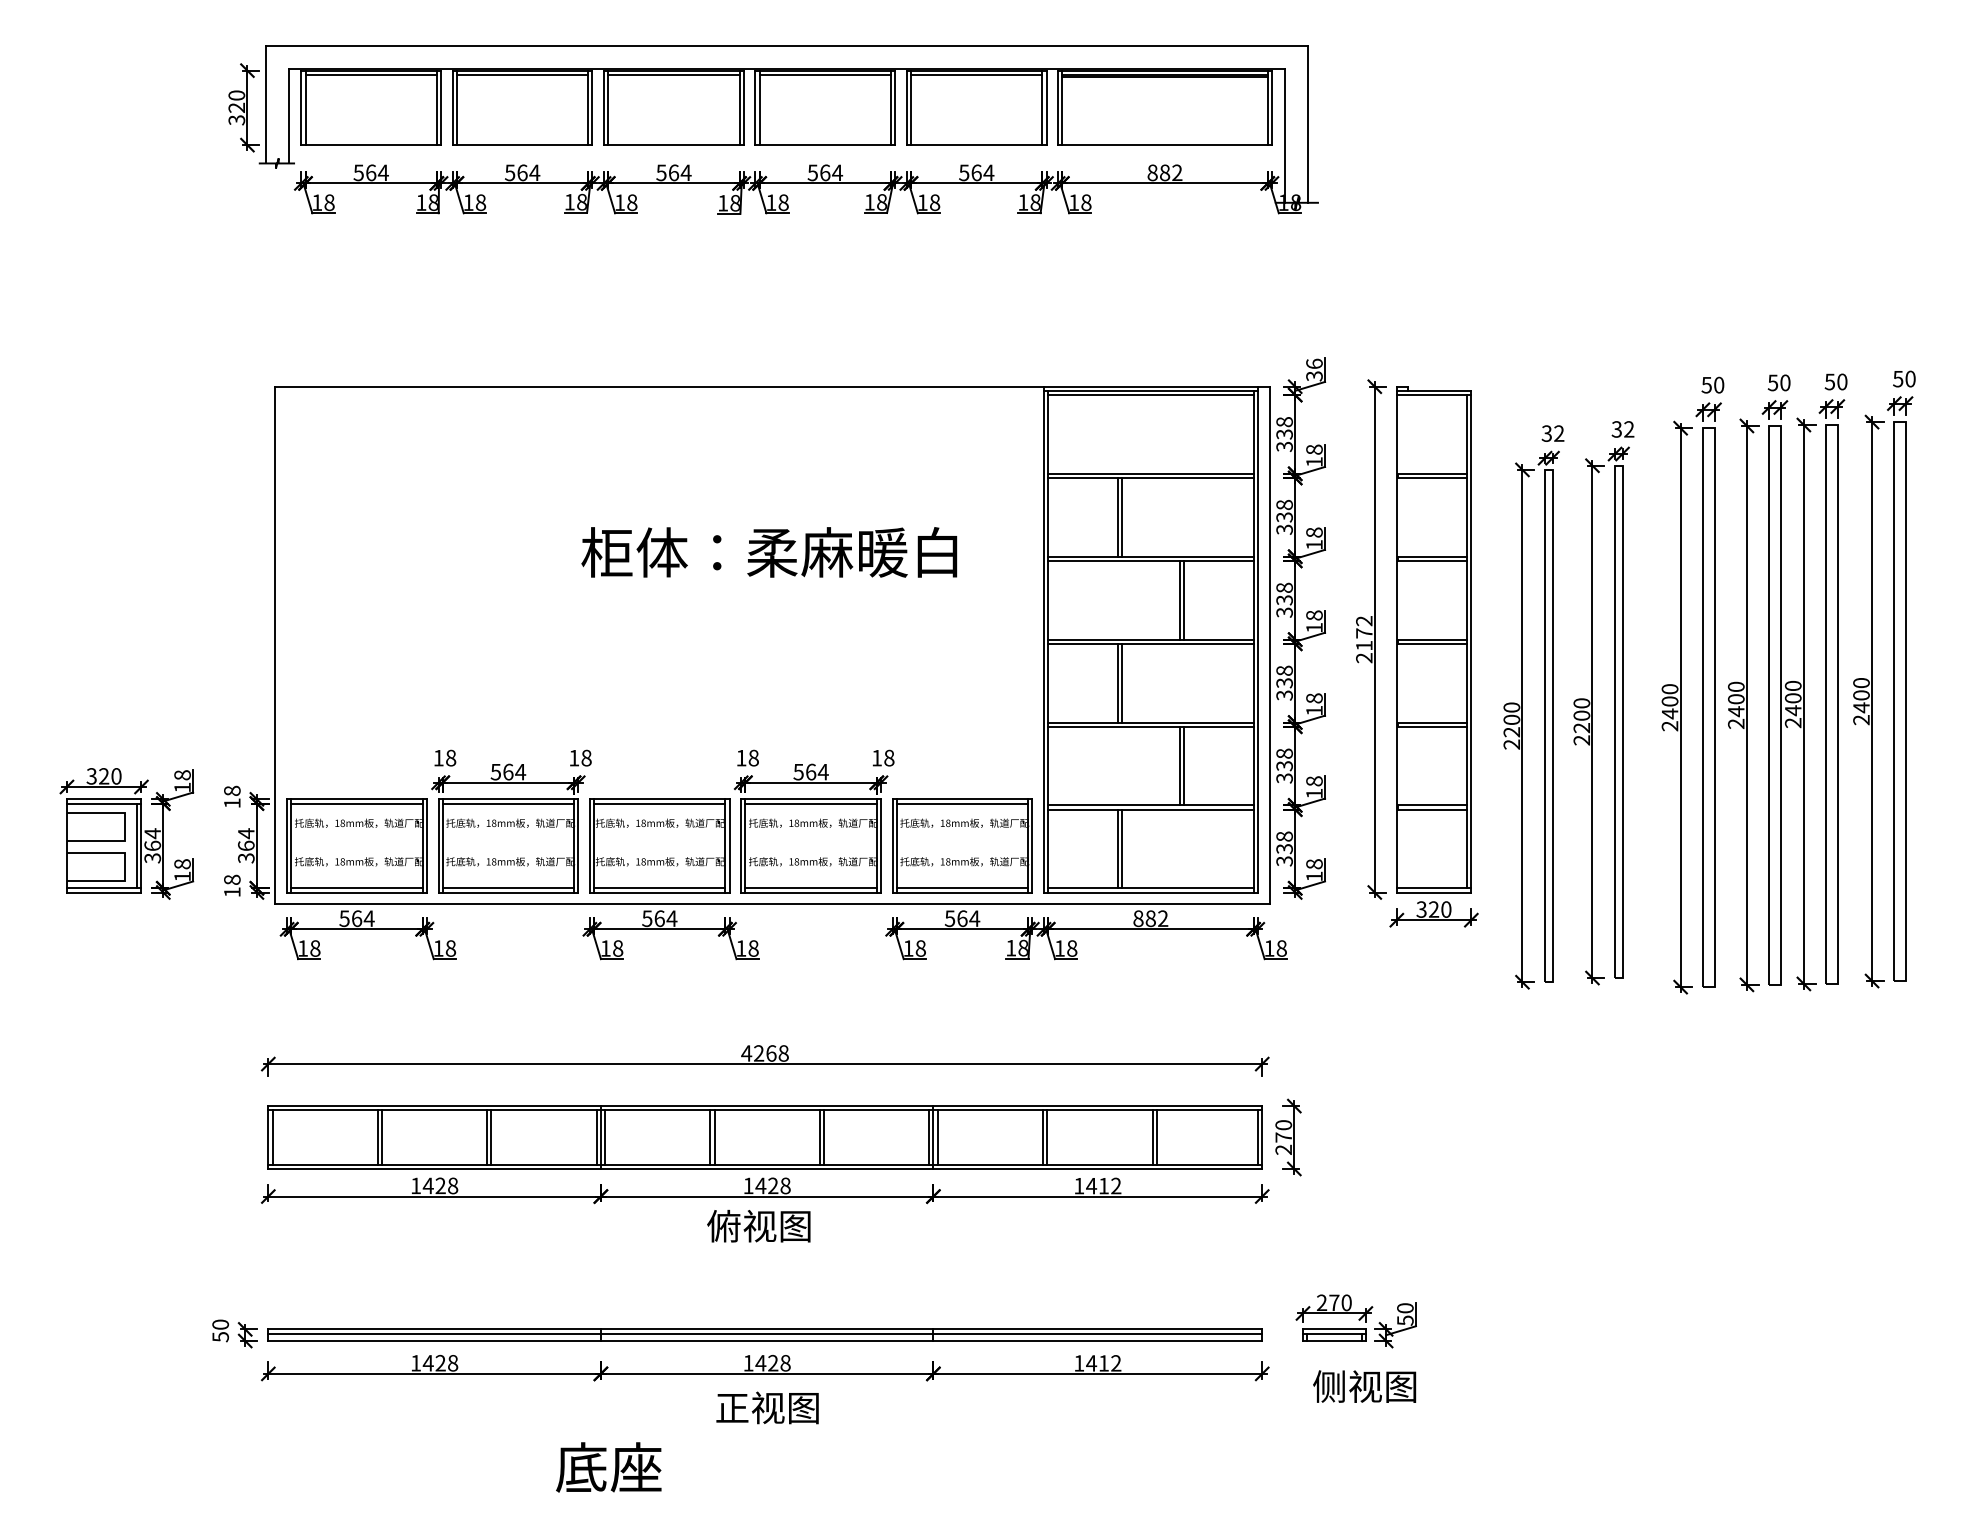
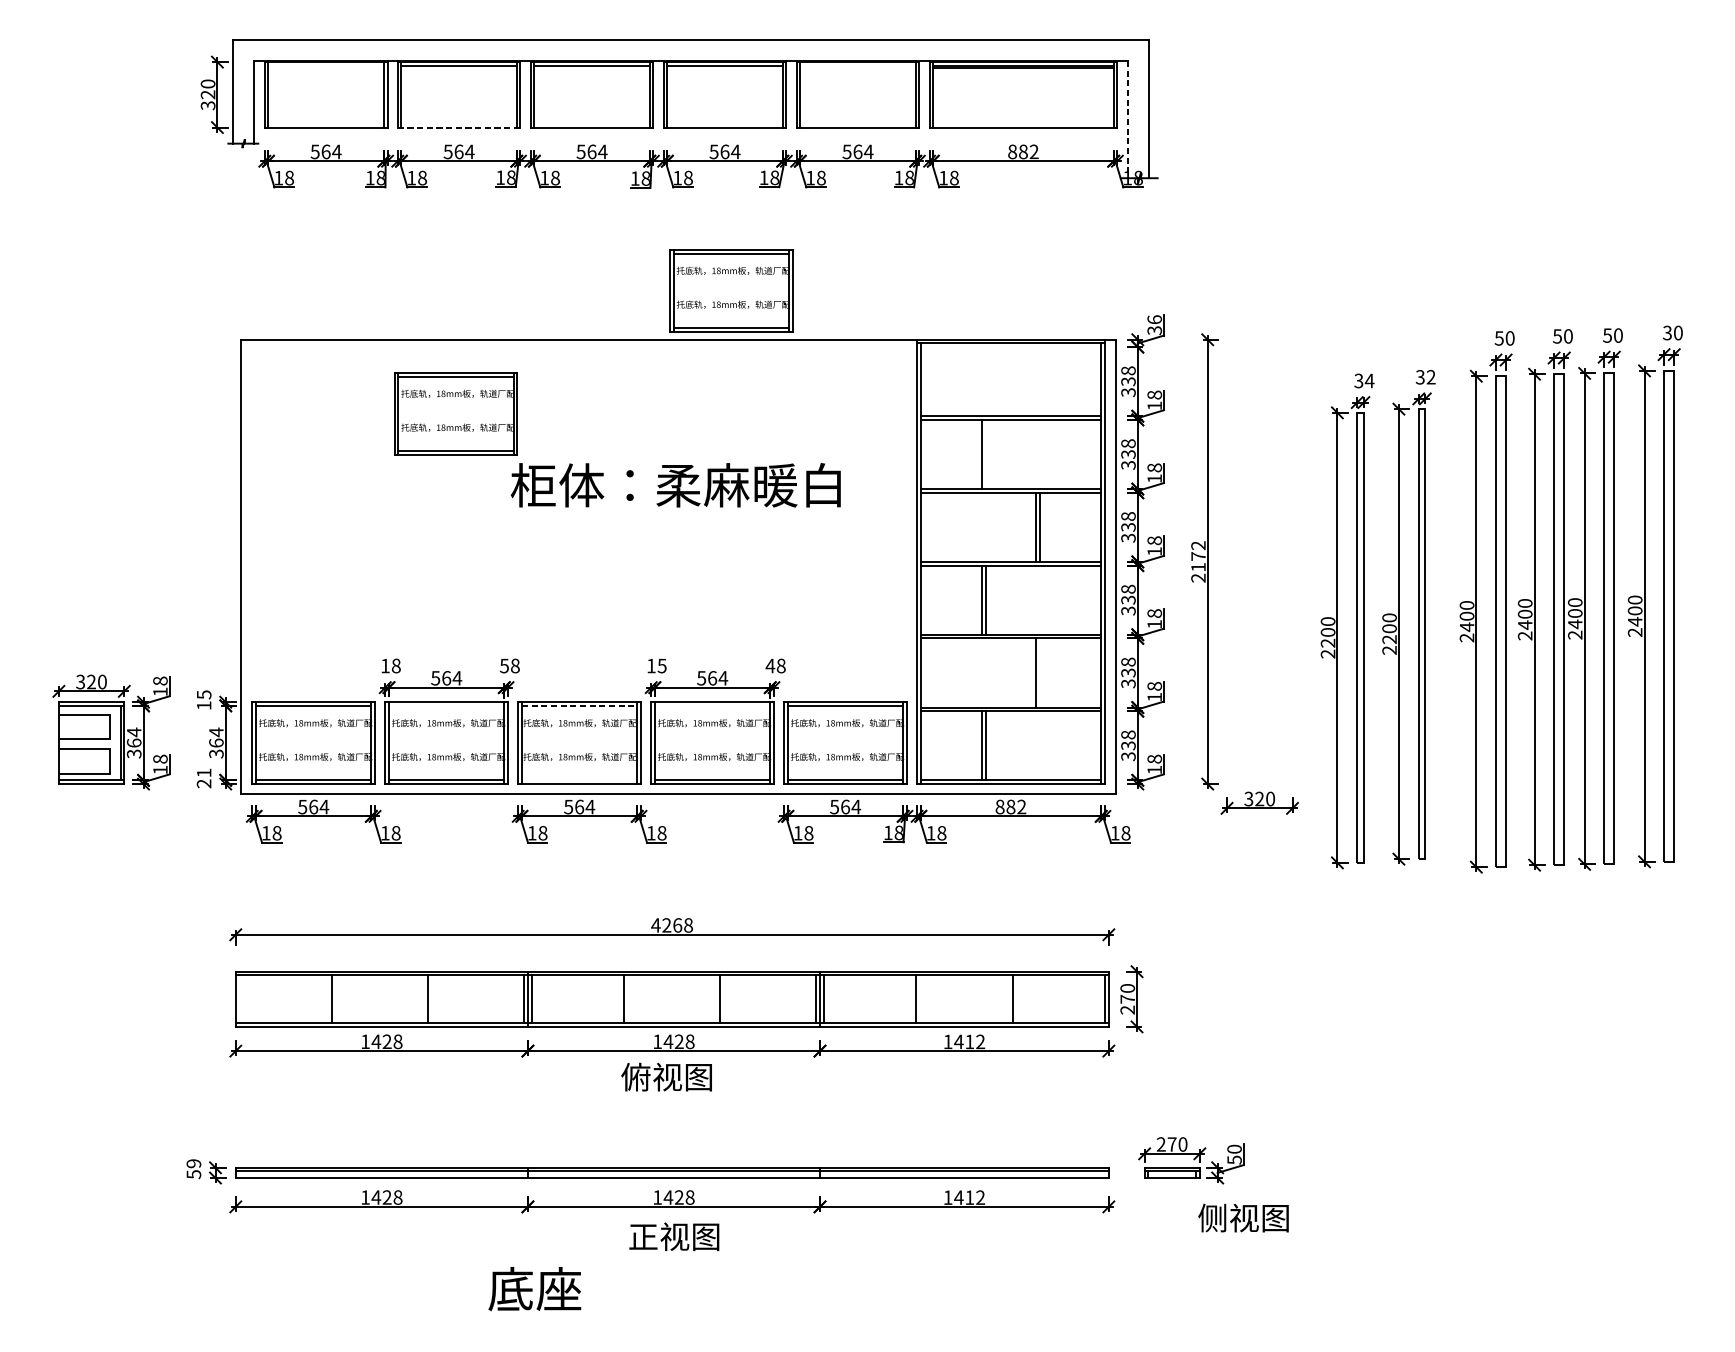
line: (370, 74) -> (325, 65), removed
line: (976, 74) -> (857, 65), removed
line: (1284, 136) -> (1128, 119), solid -> dashed
line: (522, 145) -> (459, 127), solid -> dashed
part: (832, 330) -> (731, 290), added
text: (1898, 378) -> (1667, 332), 50 -> 30
line: (1150, 395) -> (1010, 347), removed
text: (1558, 433) -> (1369, 380), 32 -> 34
part: (518, 470) -> (455, 413), added
line: (1122, 517) -> (986, 454), removed
part: (1433, 639) -> (1259, 561), removed
text: (753, 757) -> (661, 665), 18 -> 15
text: (574, 758) -> (504, 666), 18 -> 58
text: (876, 758) -> (769, 666), 18 -> 48
line: (1183, 765) -> (1039, 672), removed
text: (232, 790) -> (204, 694), 18 -> 15
line: (508, 803) -> (446, 705), removed
line: (659, 803) -> (579, 705), solid -> dashed
line: (810, 803) -> (712, 705), removed
text: (232, 885) -> (204, 777), 18 -> 21
line: (659, 888) -> (579, 780), removed
line: (272, 1137) -> (239, 999), removed
line: (381, 1137) -> (335, 999), removed
line: (491, 1137) -> (431, 999), removed
line: (714, 1137) -> (627, 999), removed
line: (823, 1137) -> (723, 999), removed
line: (1047, 1137) -> (920, 999), removed
line: (1156, 1137) -> (1015, 999), removed
text: (220, 1324) -> (193, 1163), 50 -> 59
text: (1364, 1386) -> (1243, 1217), moved

